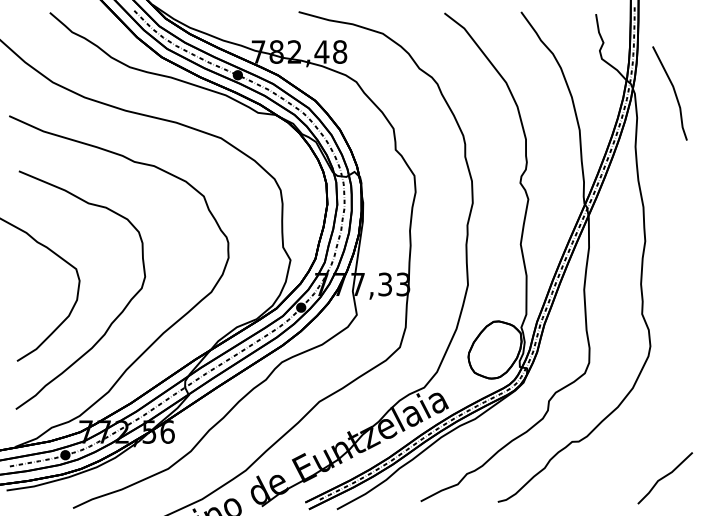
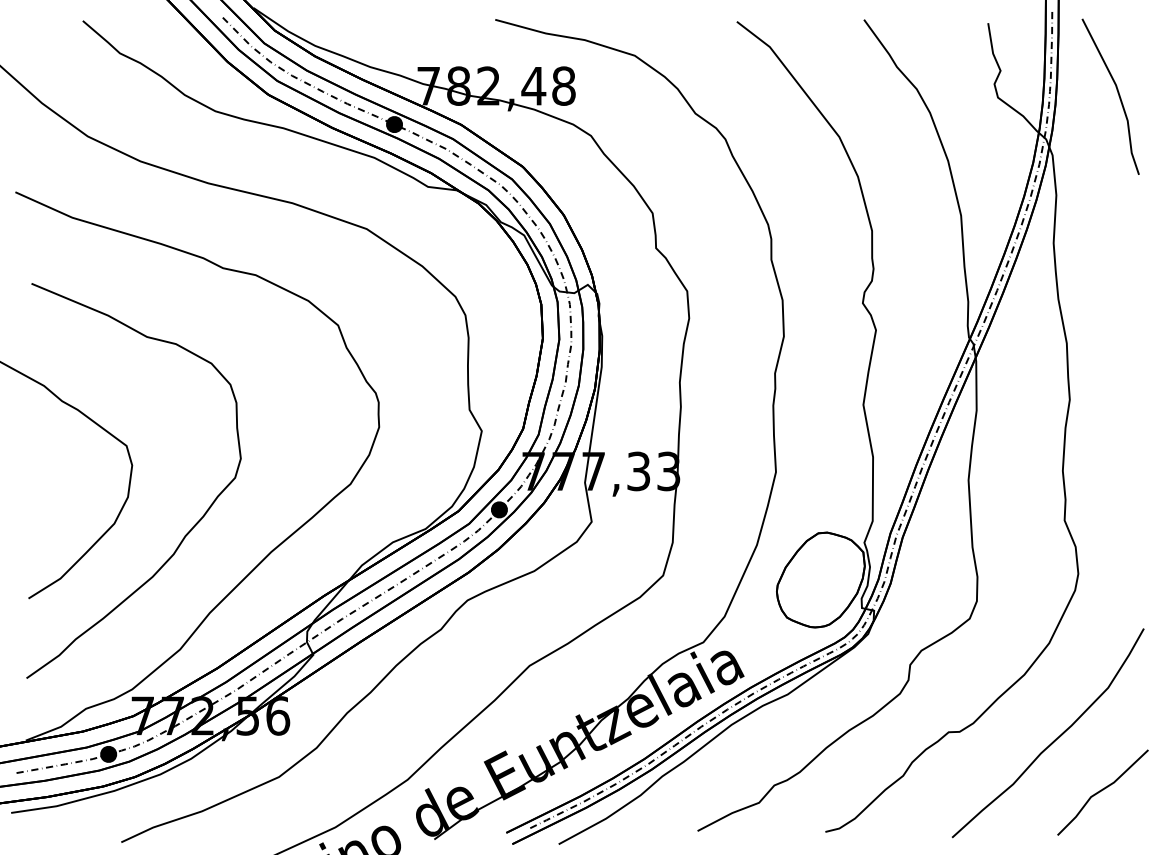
line: (673, 91) -> (1116, 93), moved
curve: (636, 445) -> (1055, 738), added

